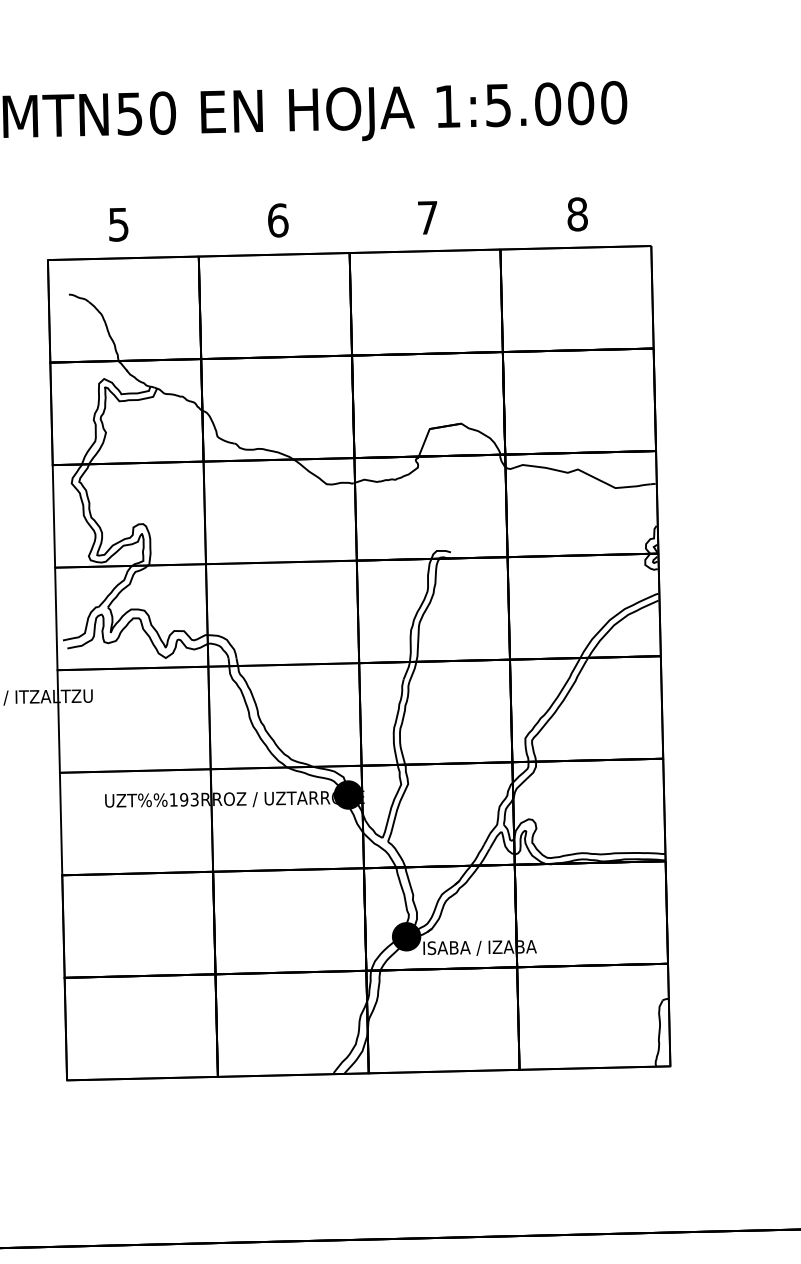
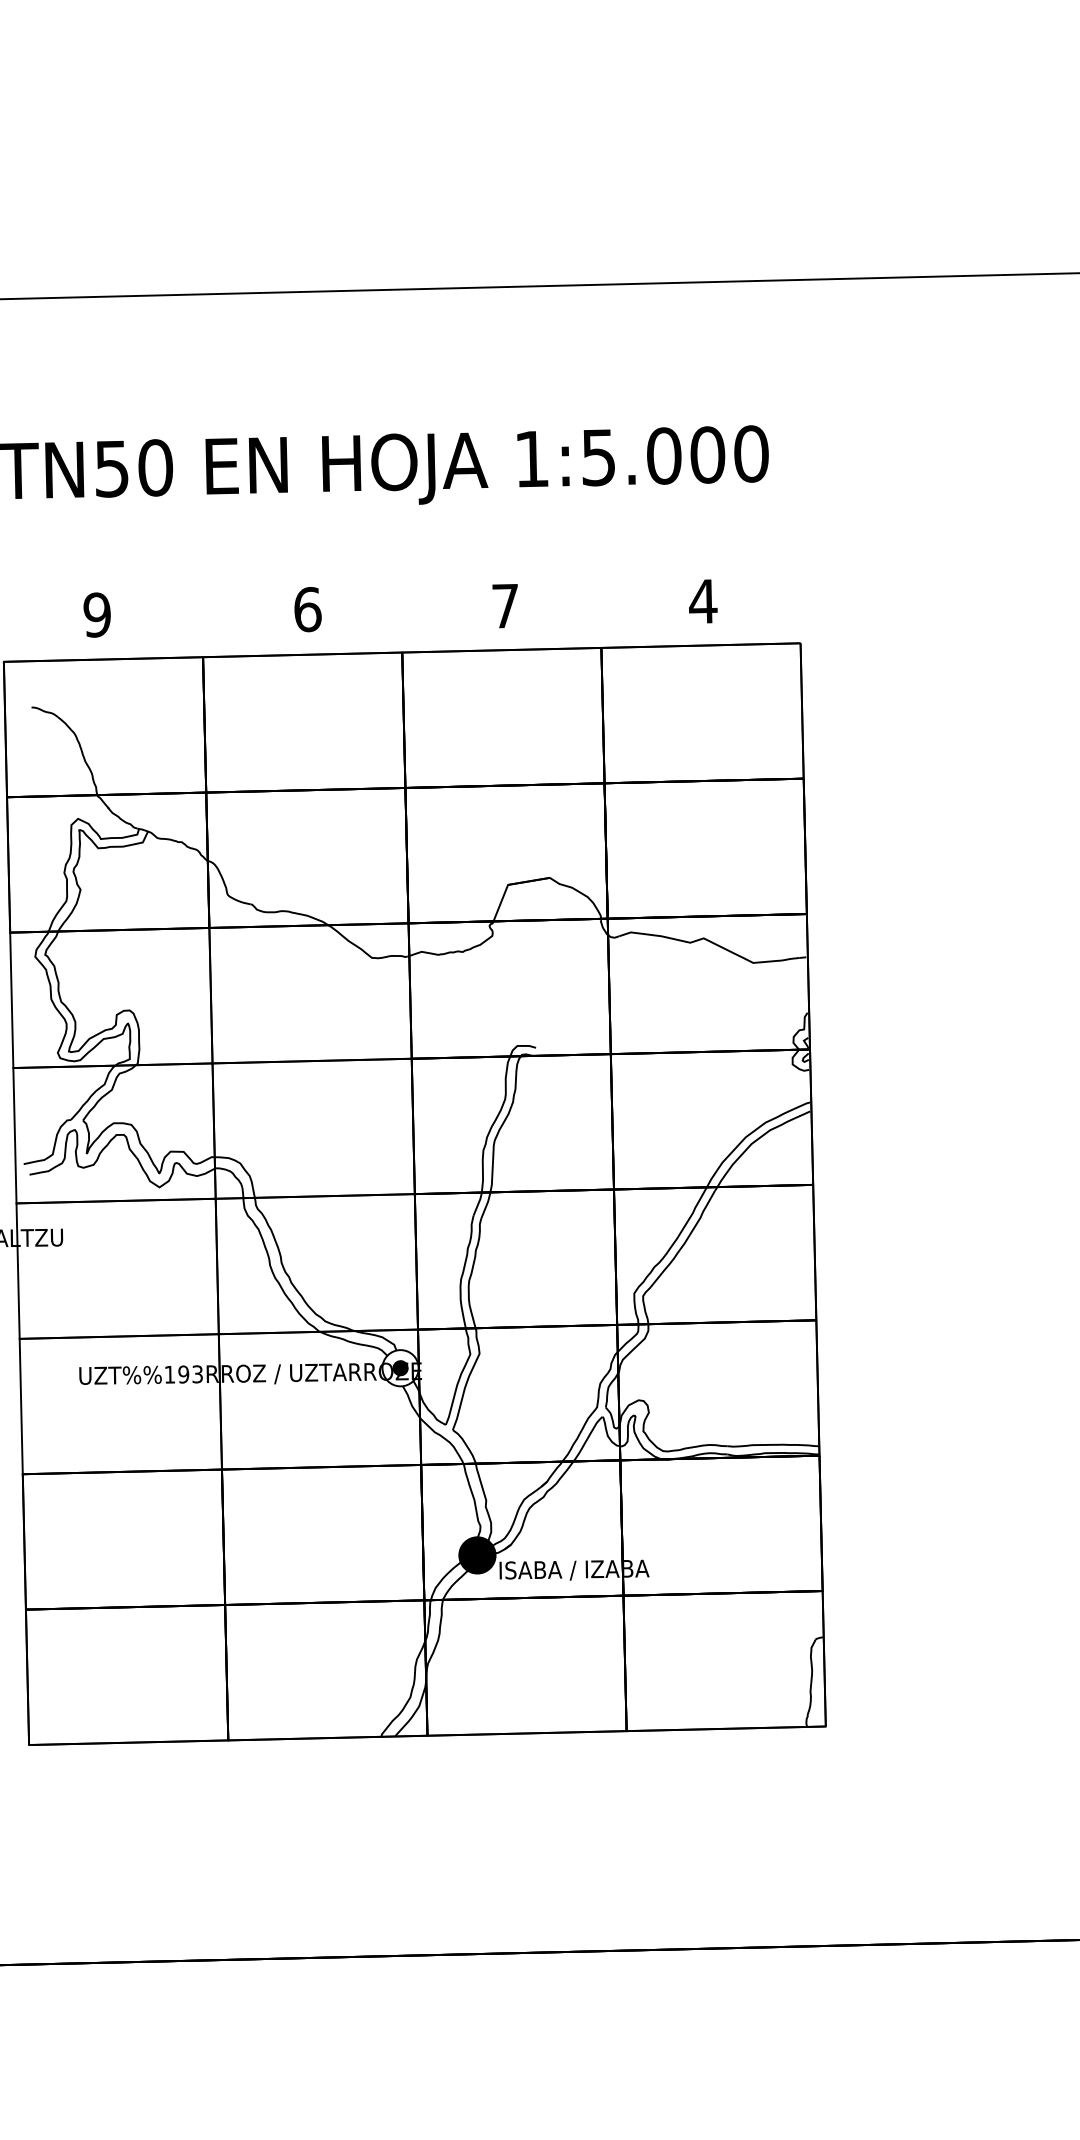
text: (577, 214) -> (703, 601), 8 -> 4
text: (118, 224) -> (96, 614), 5 -> 9
fill: (348, 795) -> (400, 1368), removed
fill: (348, 795) -> (400, 1368), removed

